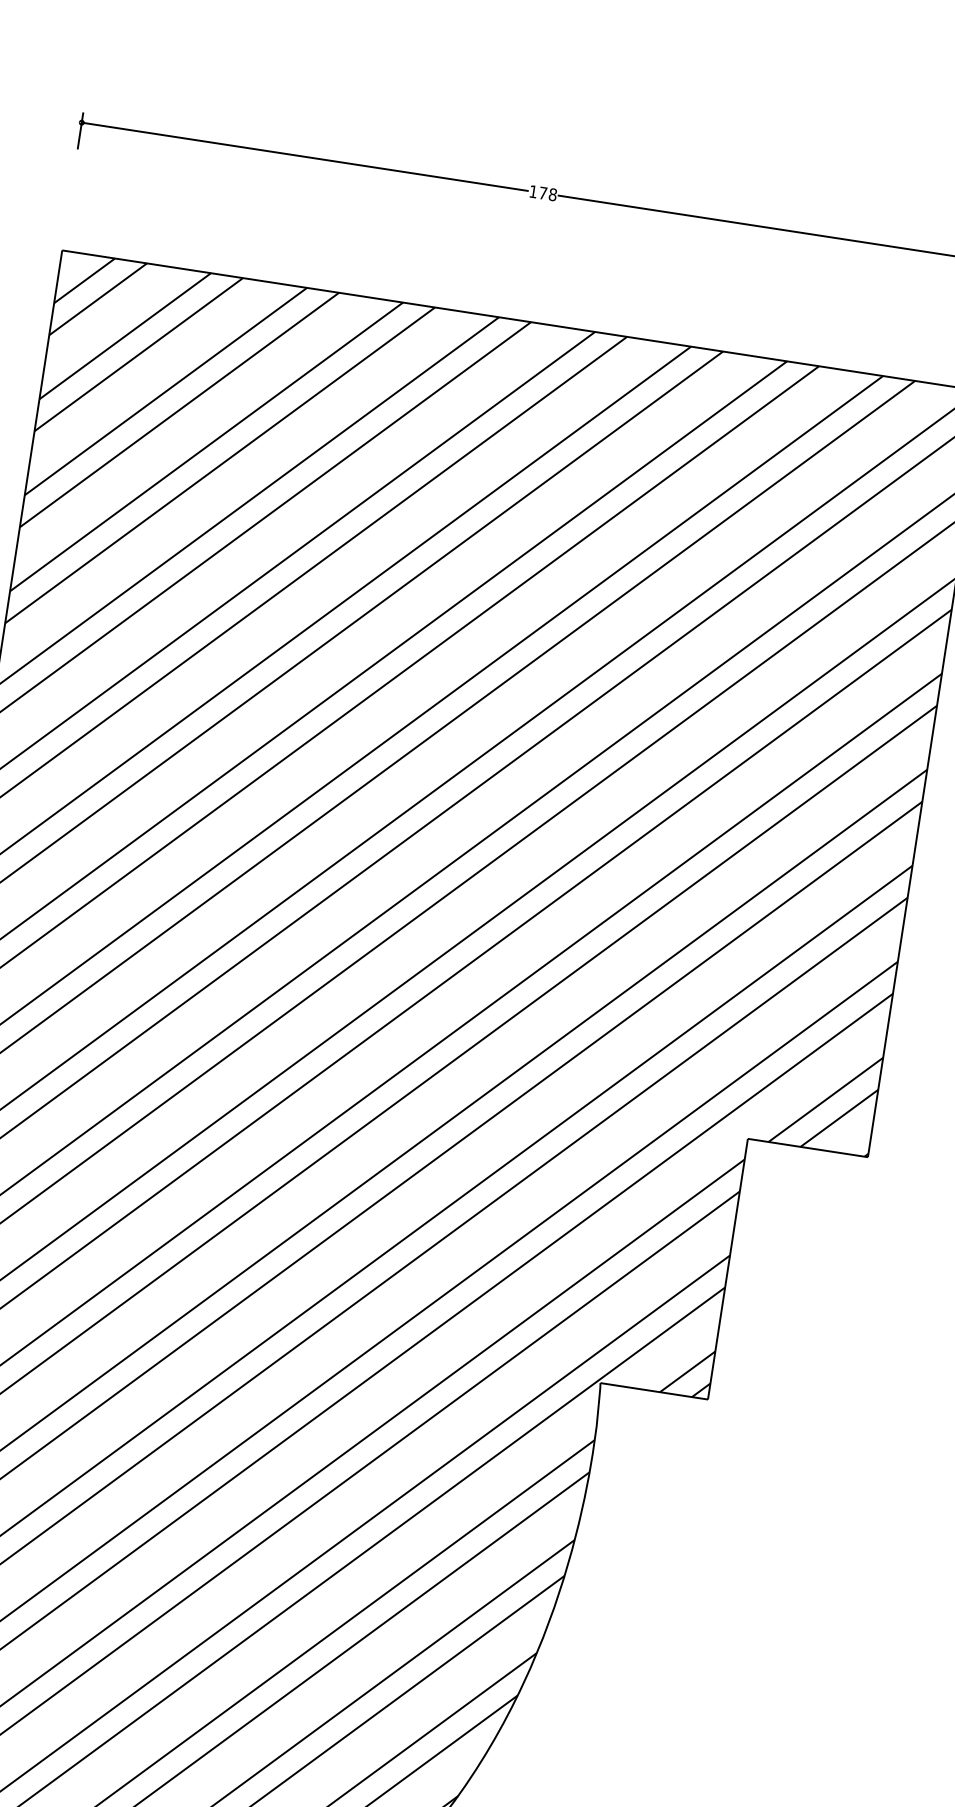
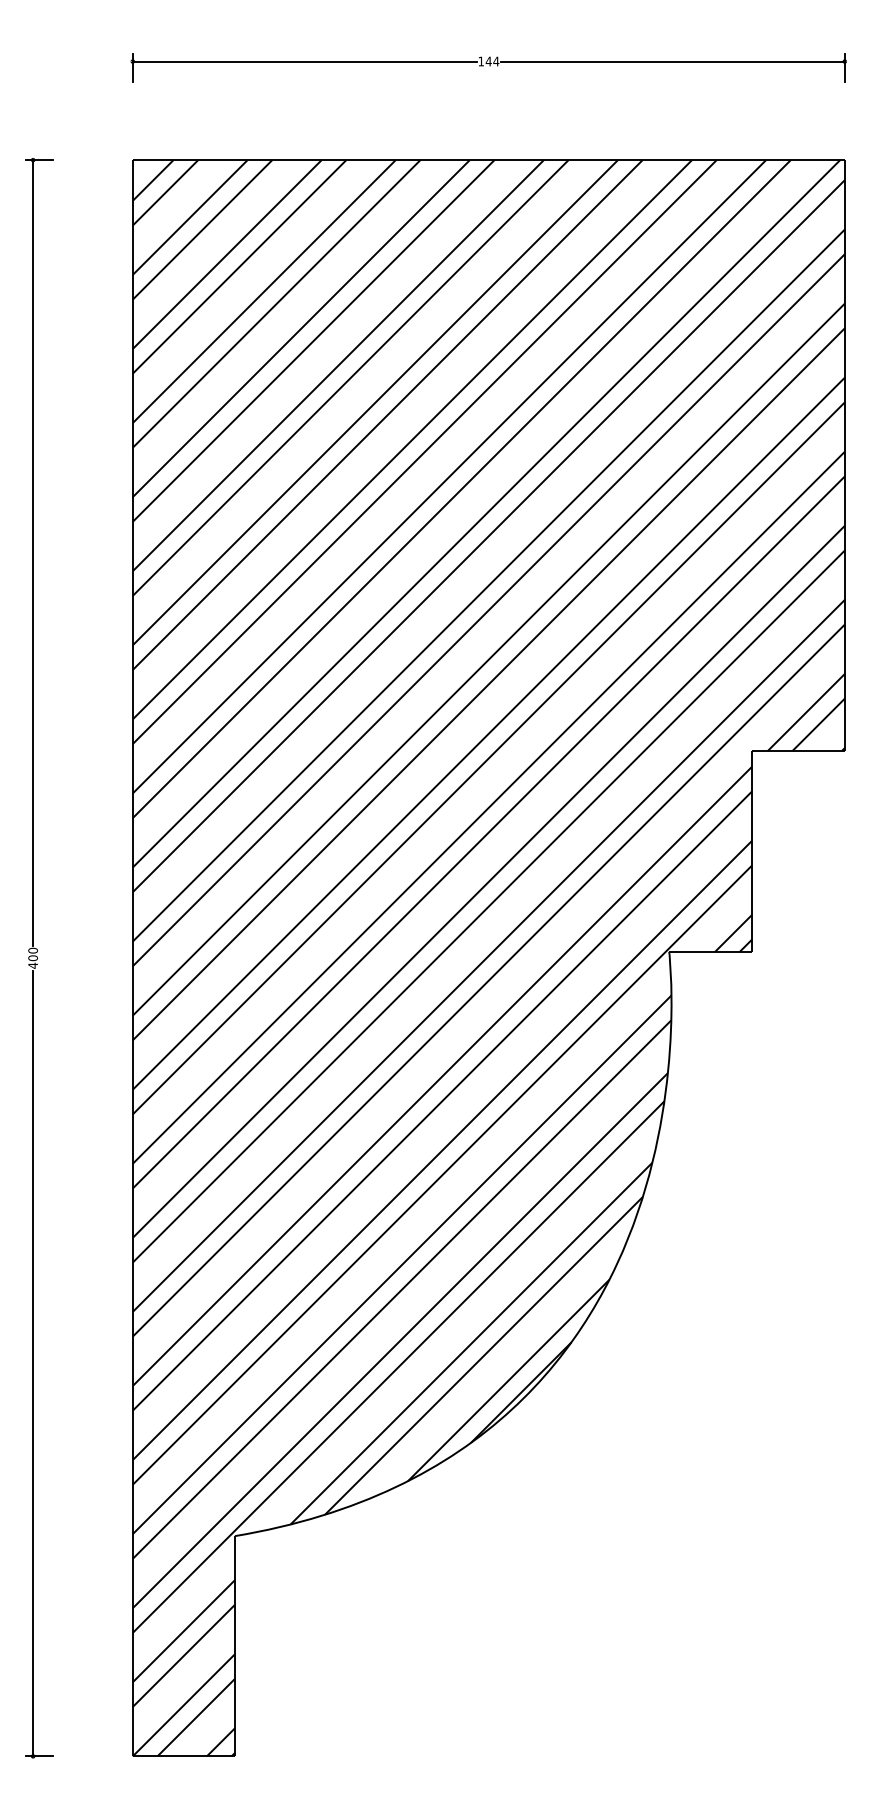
text: (548, 193) -> (492, 61), 178 -> 144

